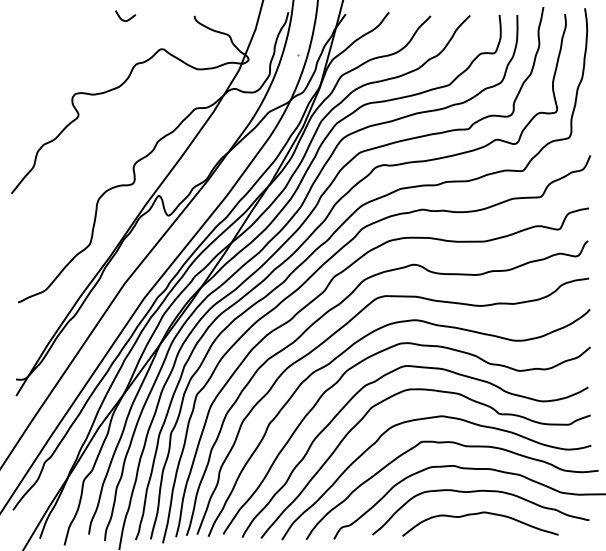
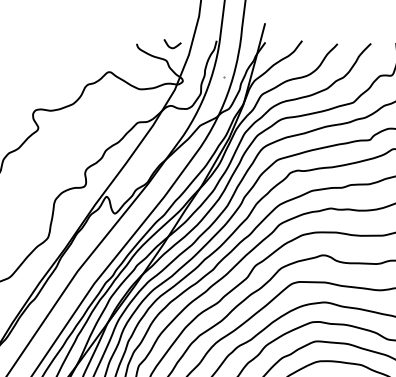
curve: (123, 19) -> (170, 46), moved

